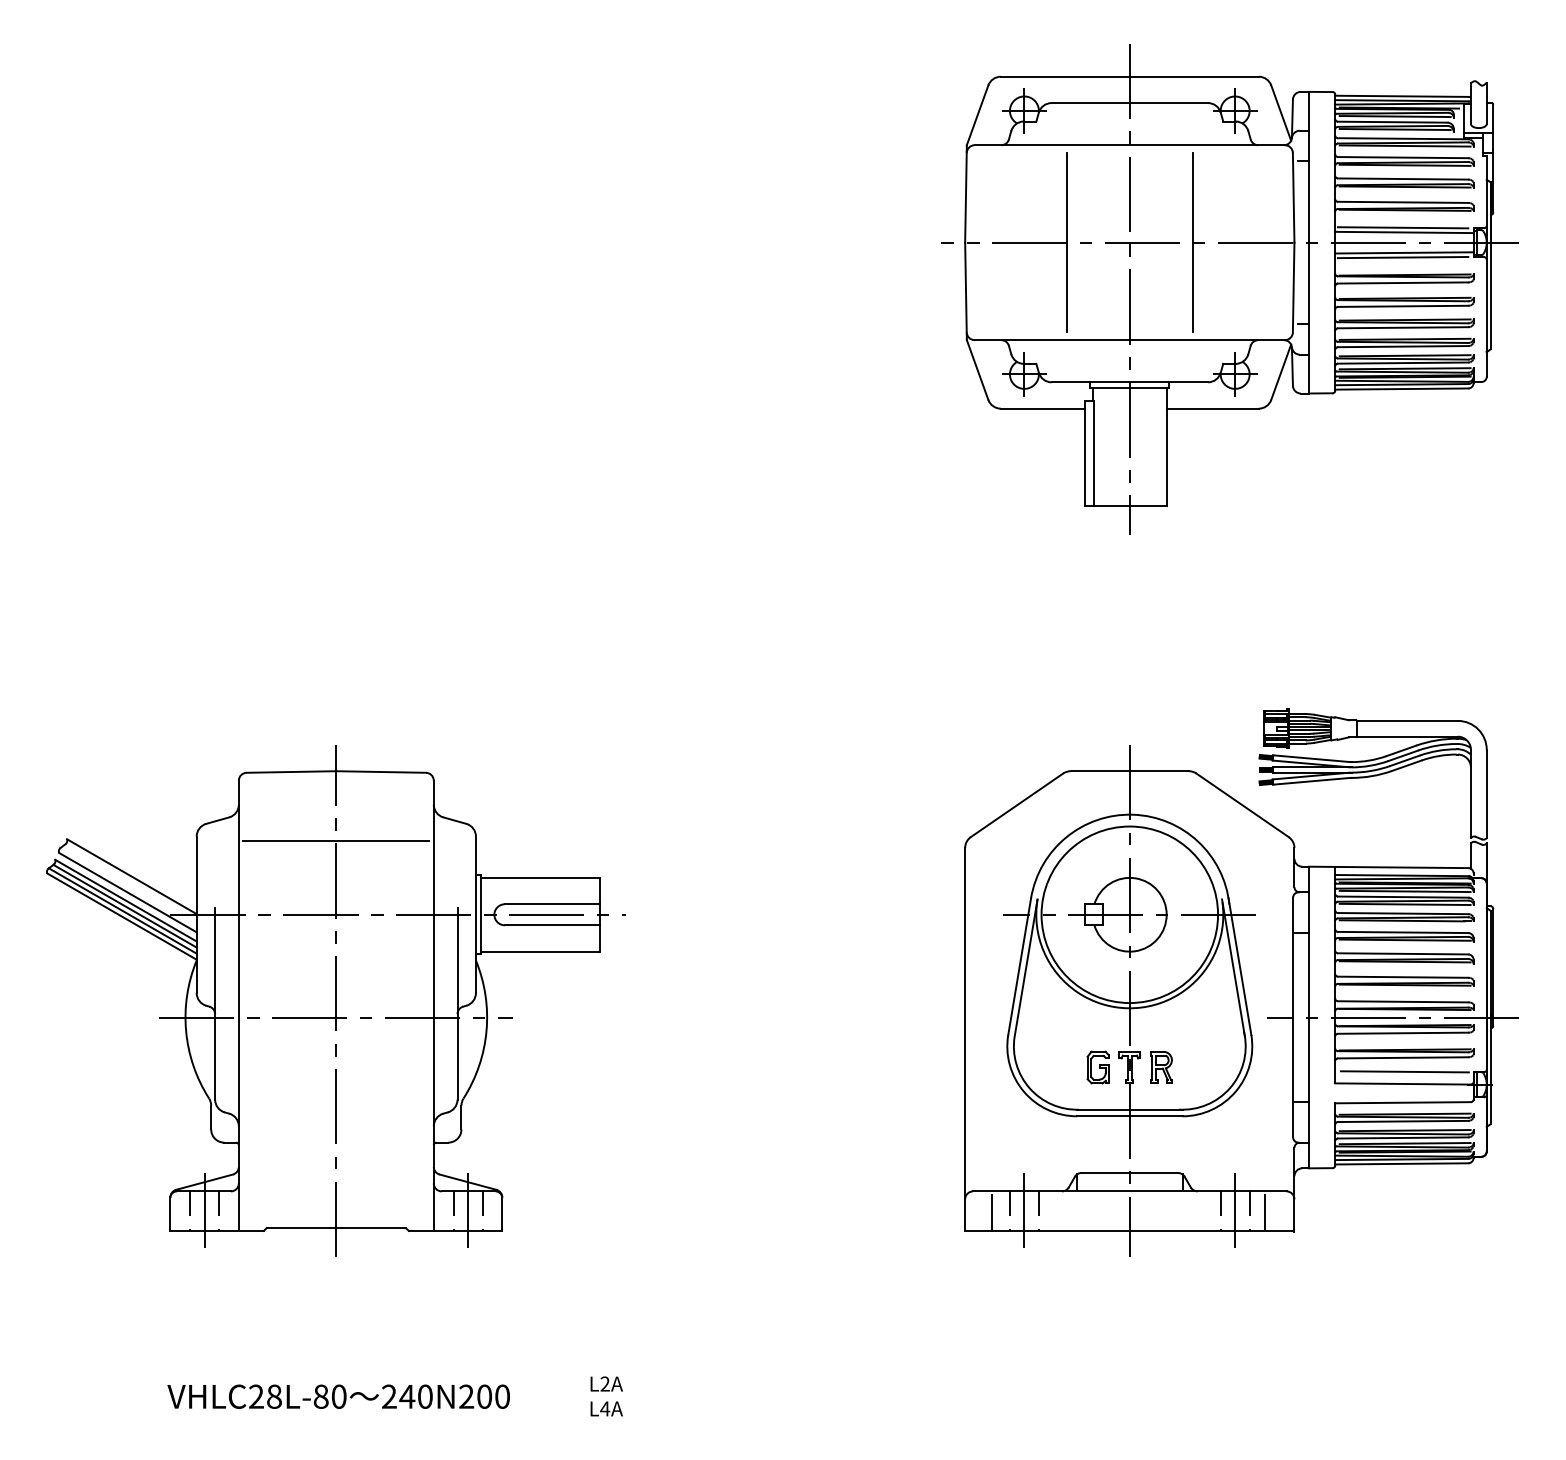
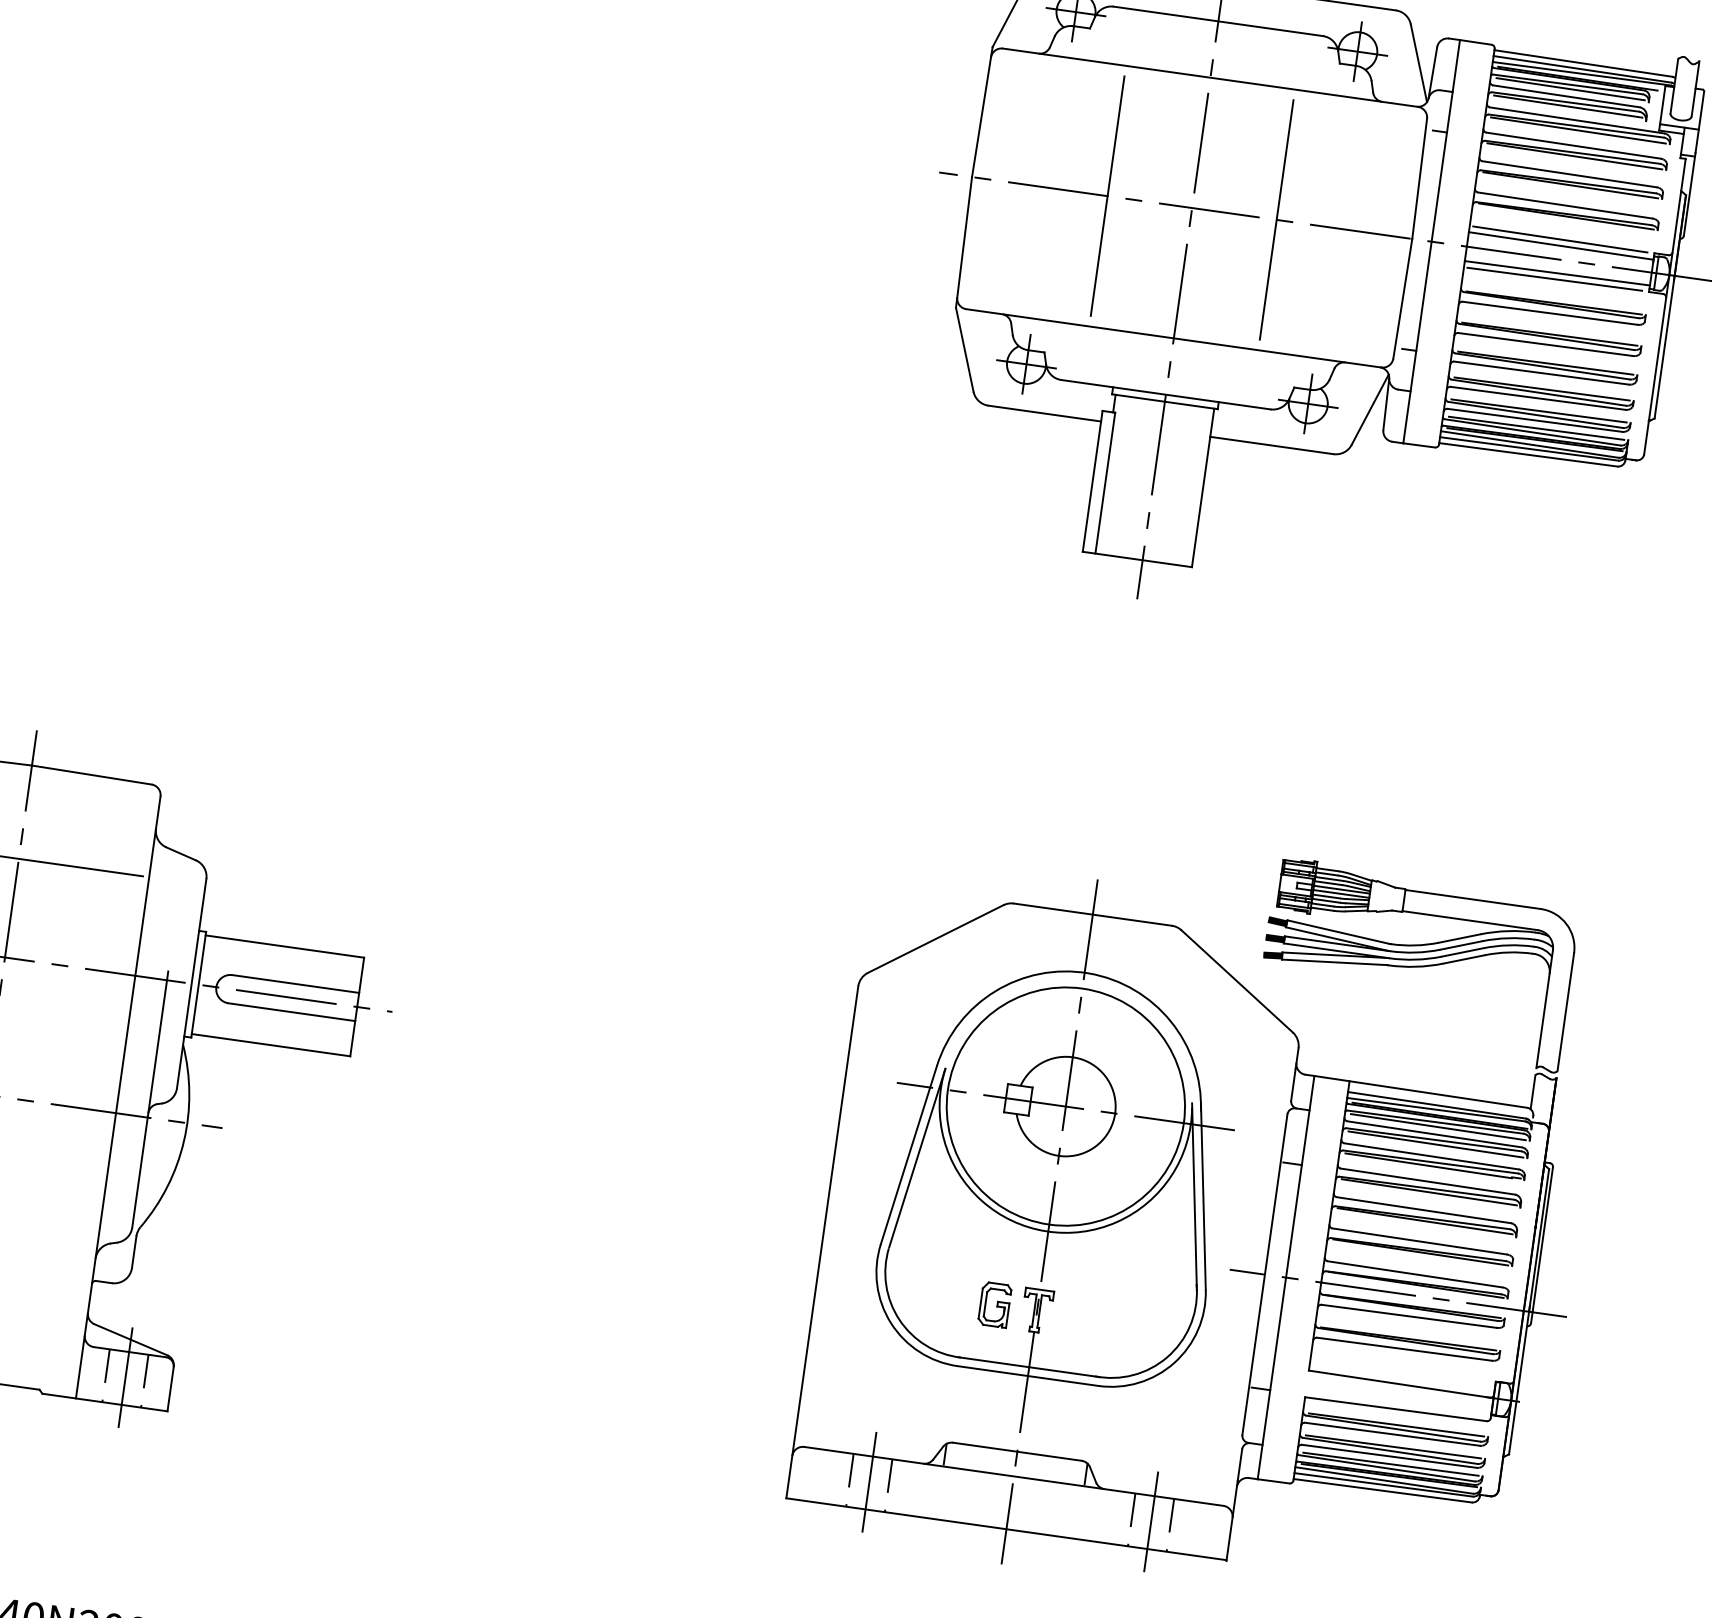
part: (1161, 1067) -> (1079, 1316), removed
line: (1404, 1071) -> (1403, 1367), removed
line: (991, 1212) -> (825, 1478), removed
line: (1265, 1212) -> (1191, 1530), removed

